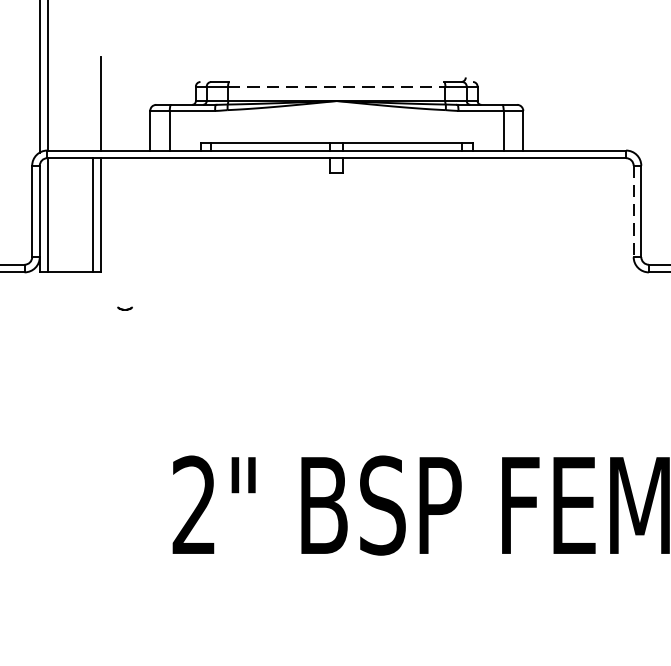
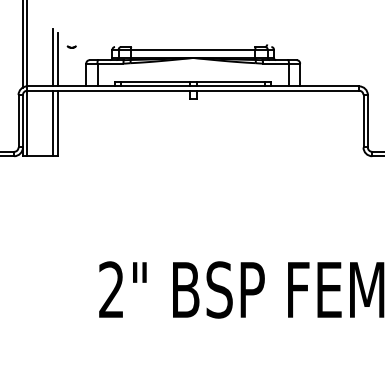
line: (337, 86) -> (193, 49), dashed -> solid
line: (93, 100) -> (53, 57), added
line: (633, 211) -> (363, 121), dashed -> solid
part: (124, 307) -> (71, 46), moved

